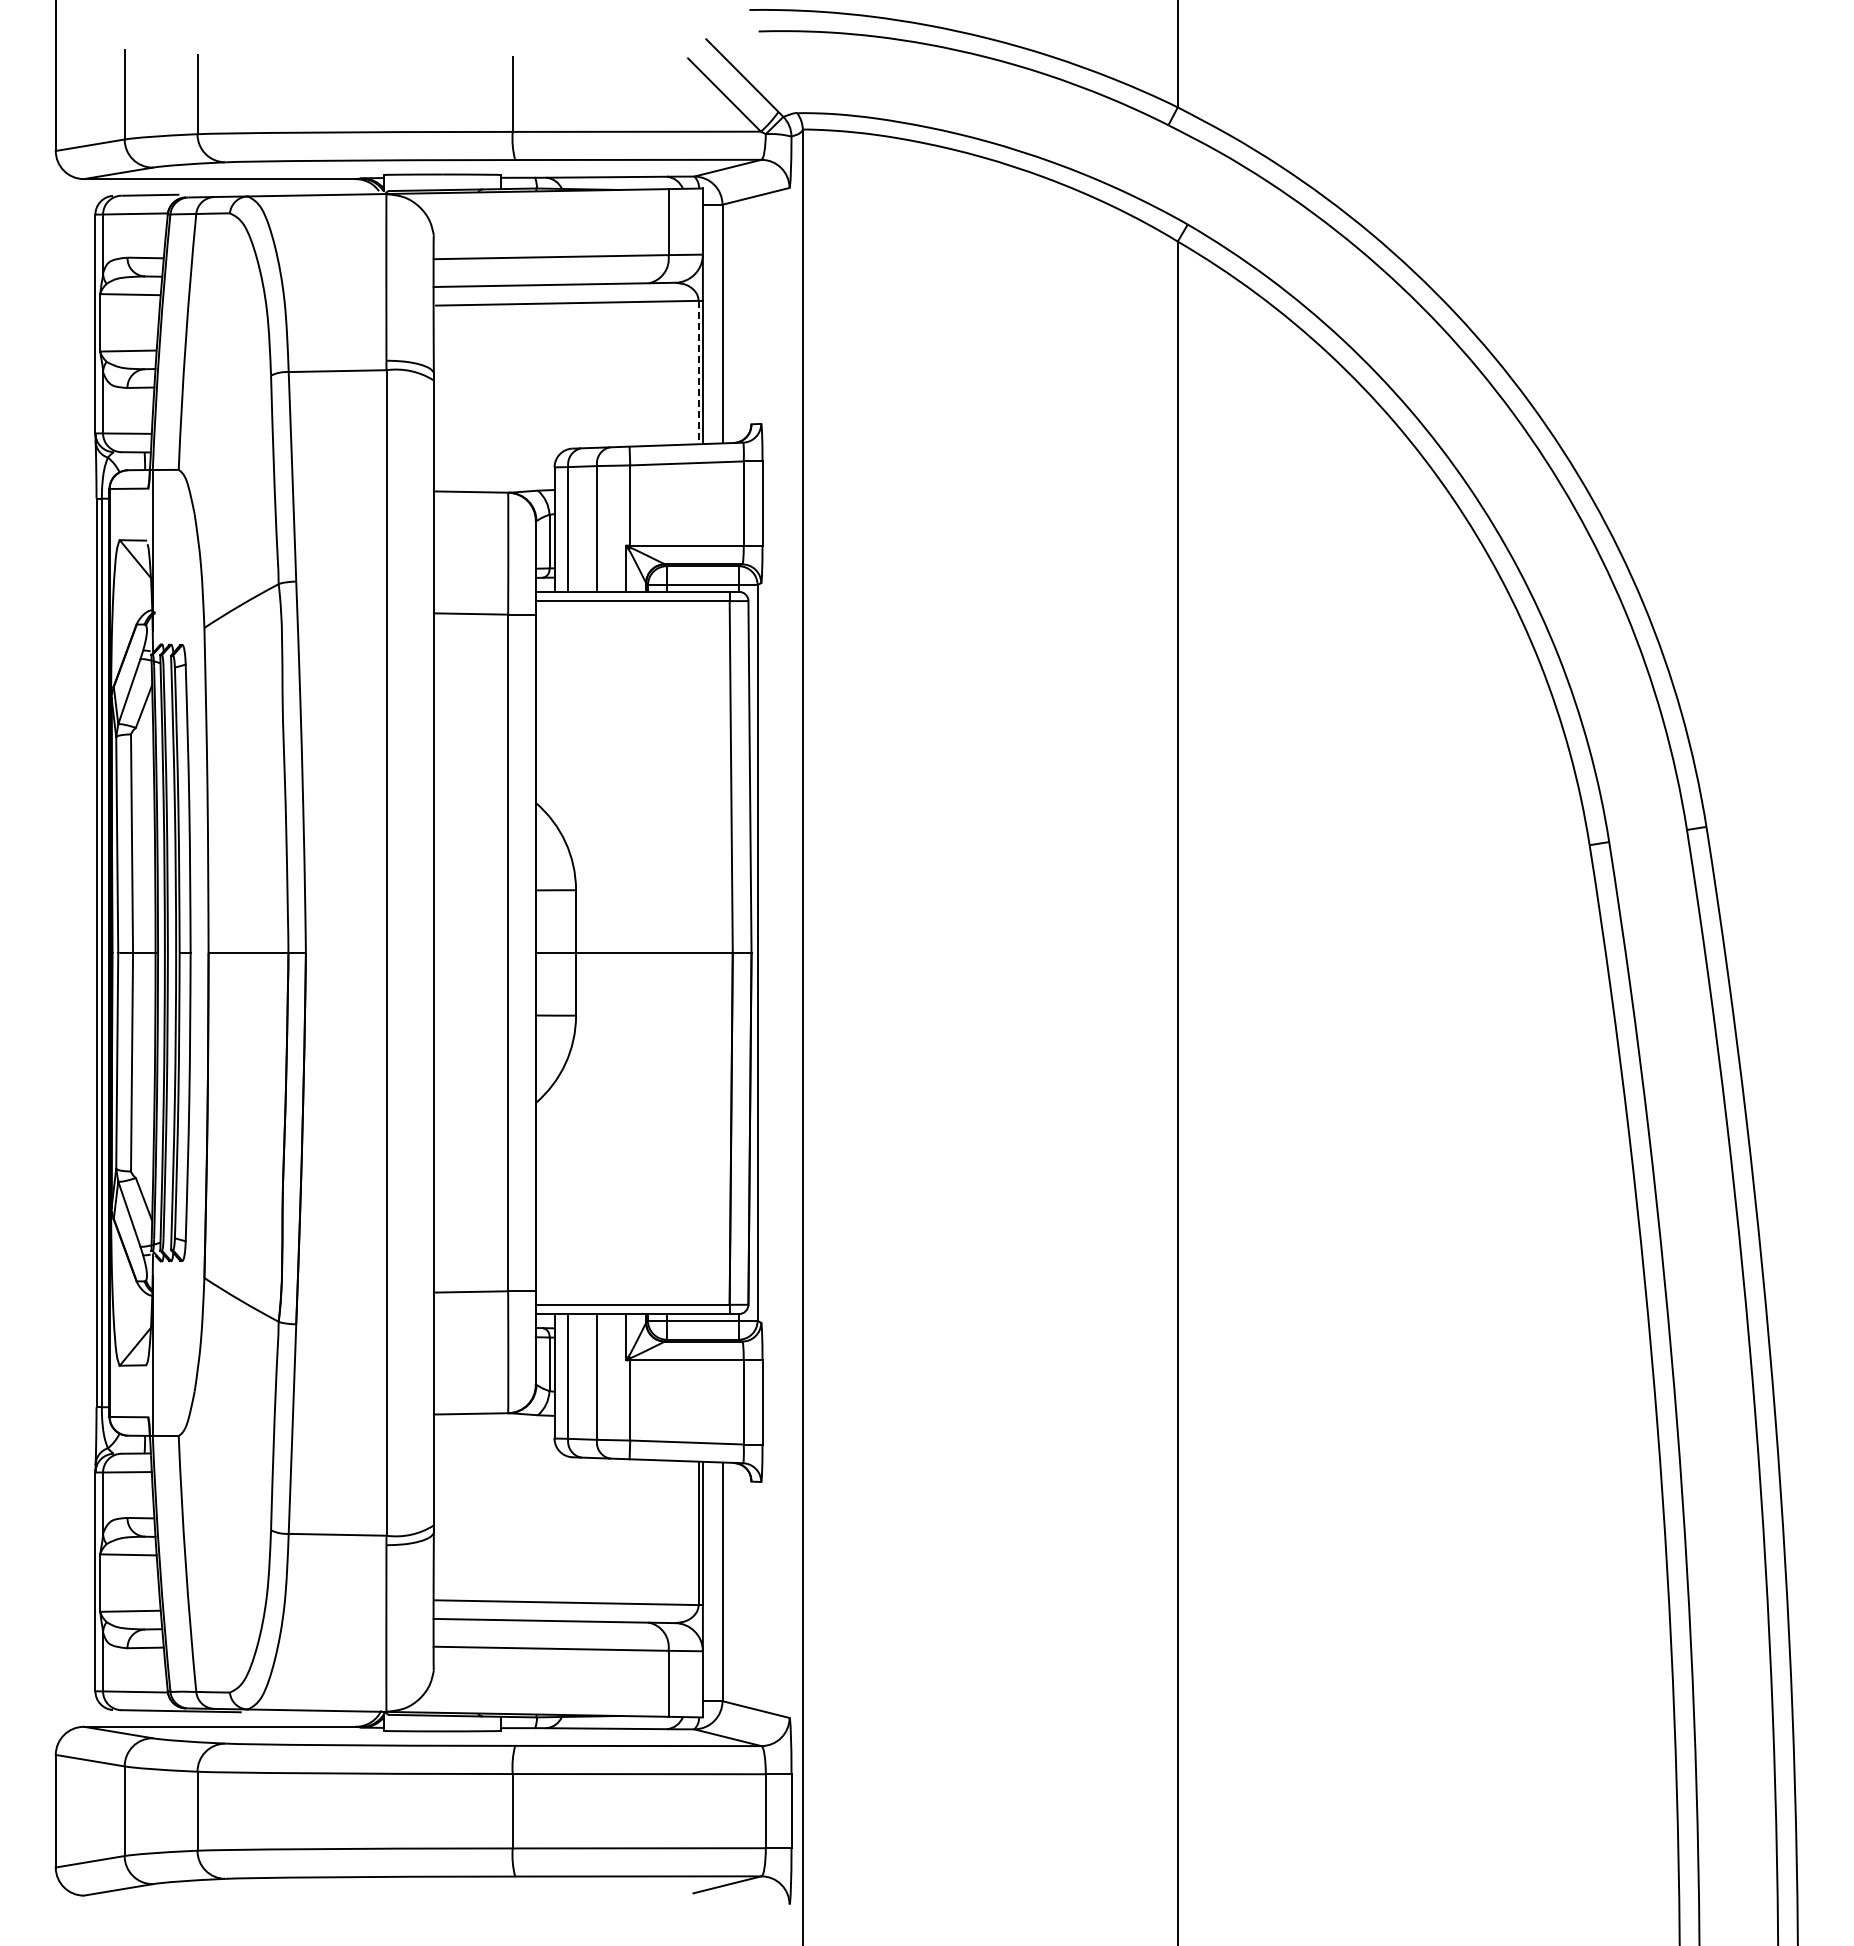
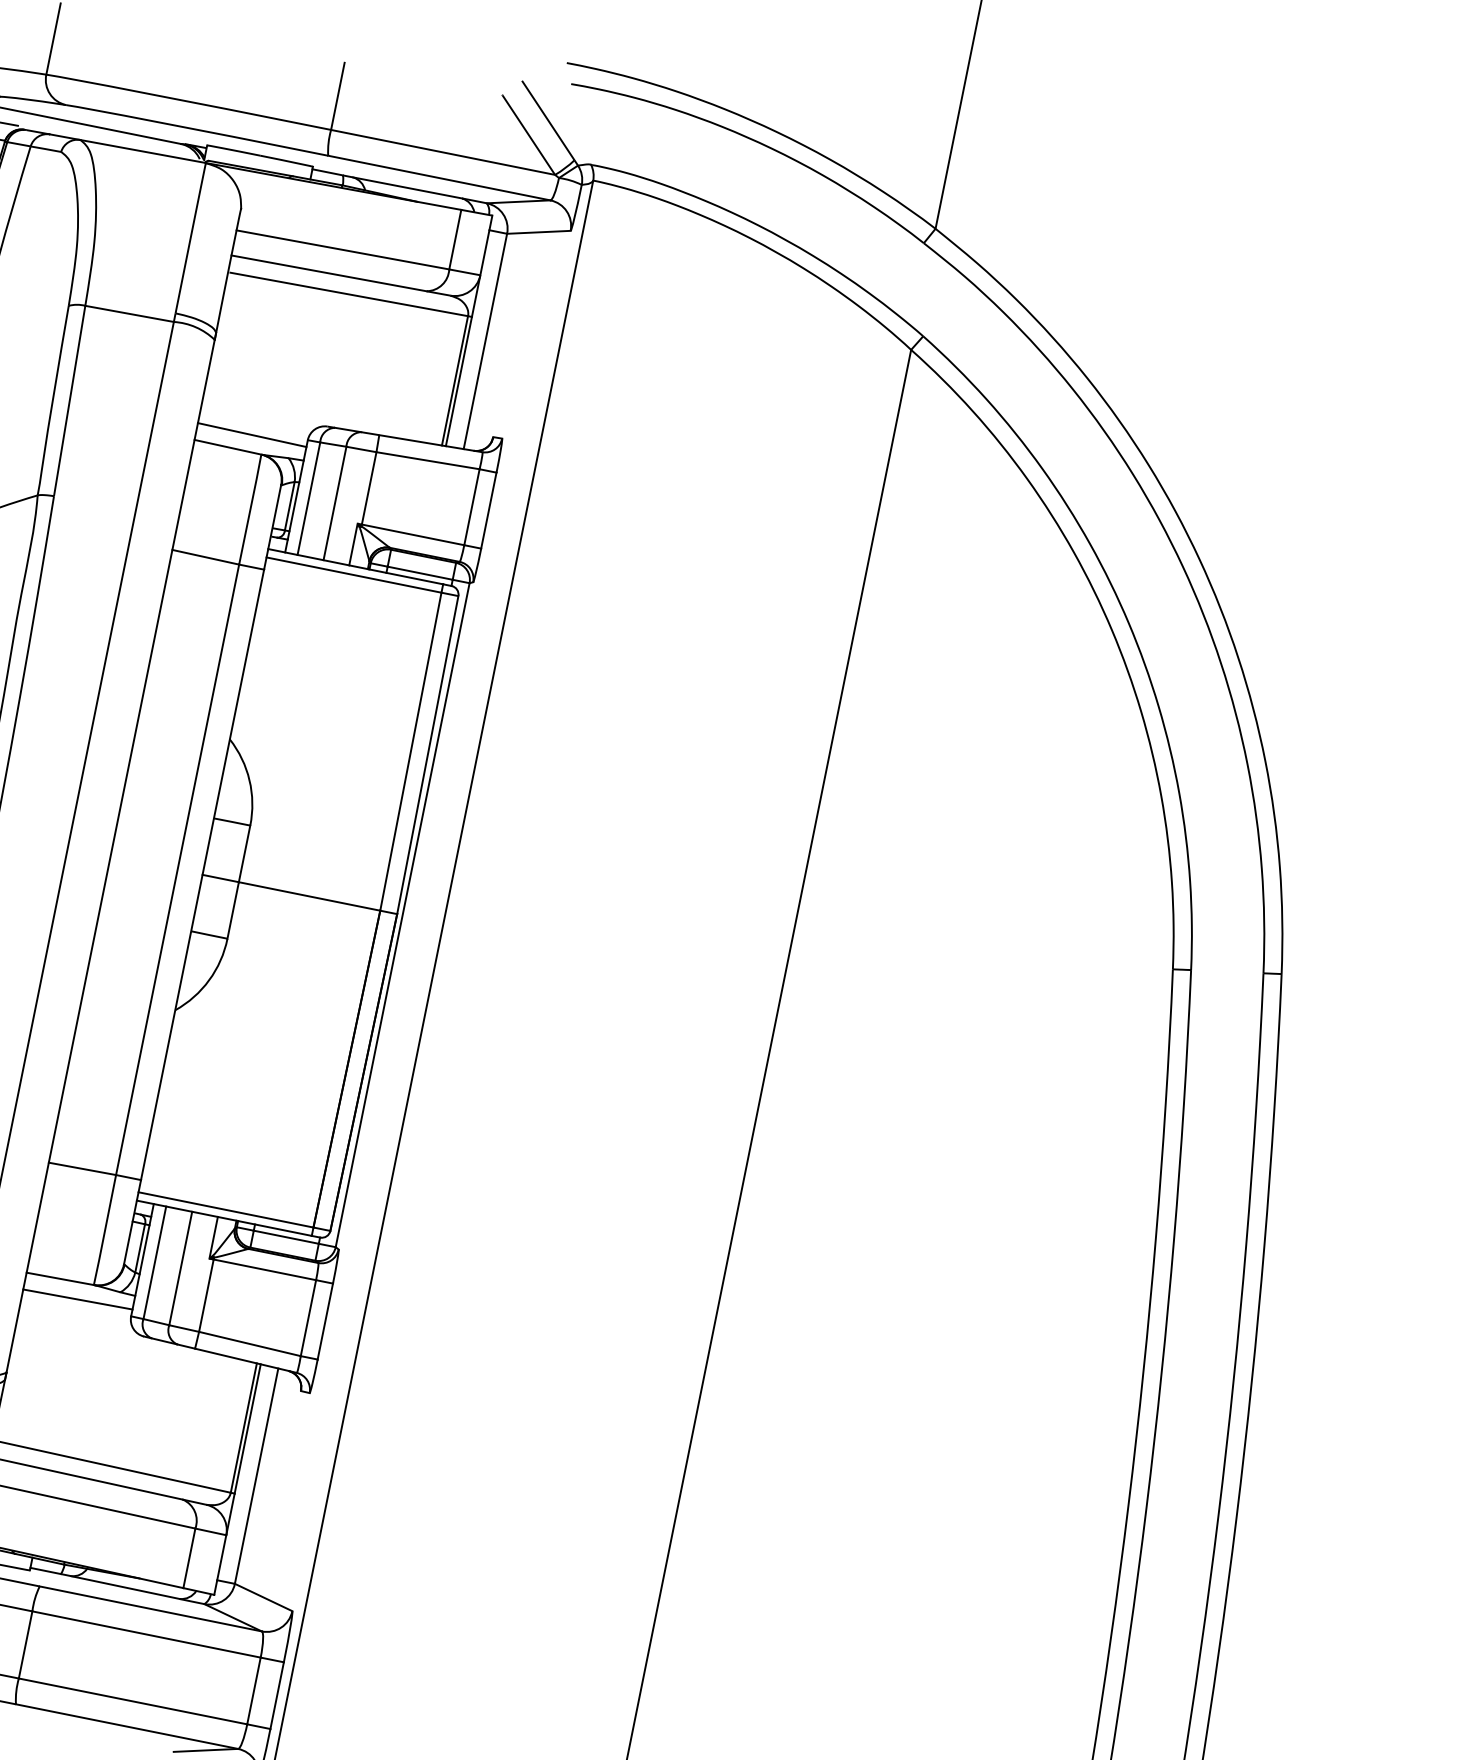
line: (698, 372) -> (454, 380), dashed -> solid
line: (493, 473) -> (251, 434), added
line: (493, 1431) -> (77, 1298), added

